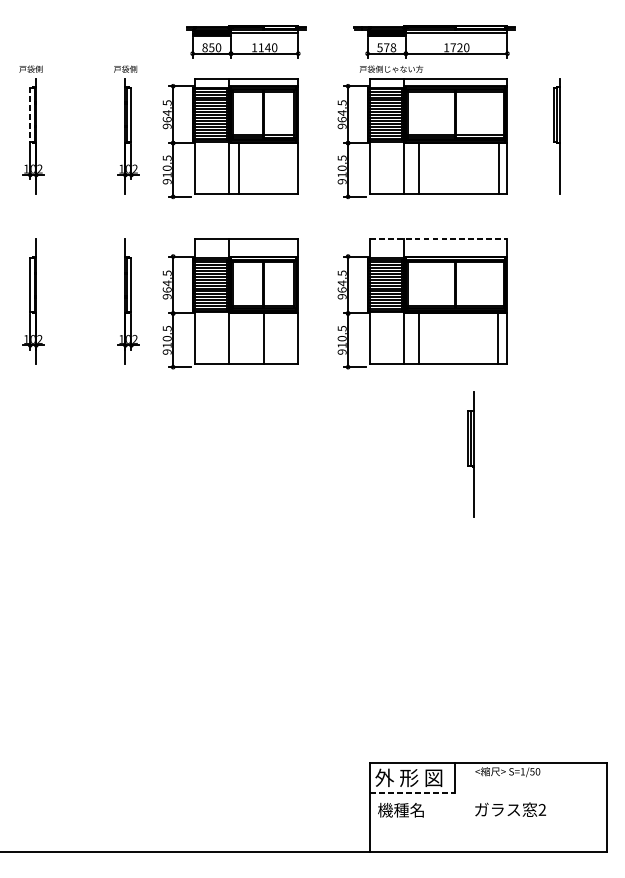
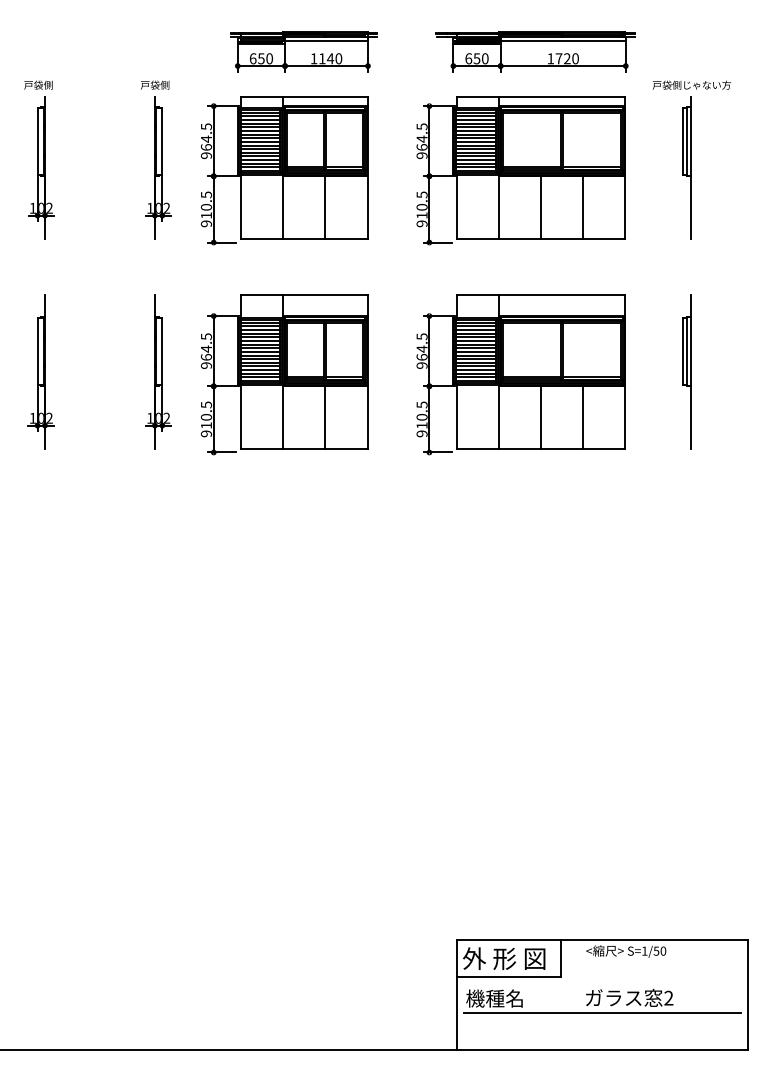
text: (204, 47) -> (252, 58), 850 -> 650
text: (386, 47) -> (476, 58), 578 -> 650
text: (391, 68) -> (691, 84), moved
line: (30, 114) -> (37, 141), dashed -> solid
line: (239, 168) -> (325, 207), moved
line: (418, 168) -> (540, 207), moved
line: (499, 168) -> (583, 207), moved
line: (439, 239) -> (541, 294), dashed -> solid
line: (418, 338) -> (540, 417), moved
line: (498, 338) -> (583, 417), moved
part: (470, 454) -> (686, 371), moved
line: (413, 792) -> (509, 976), dashed -> solid
line: (488, 822) -> (602, 1013), added

